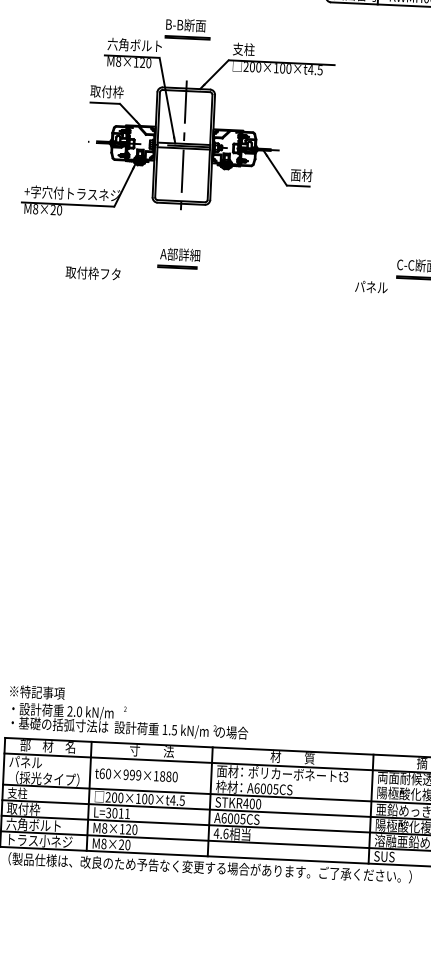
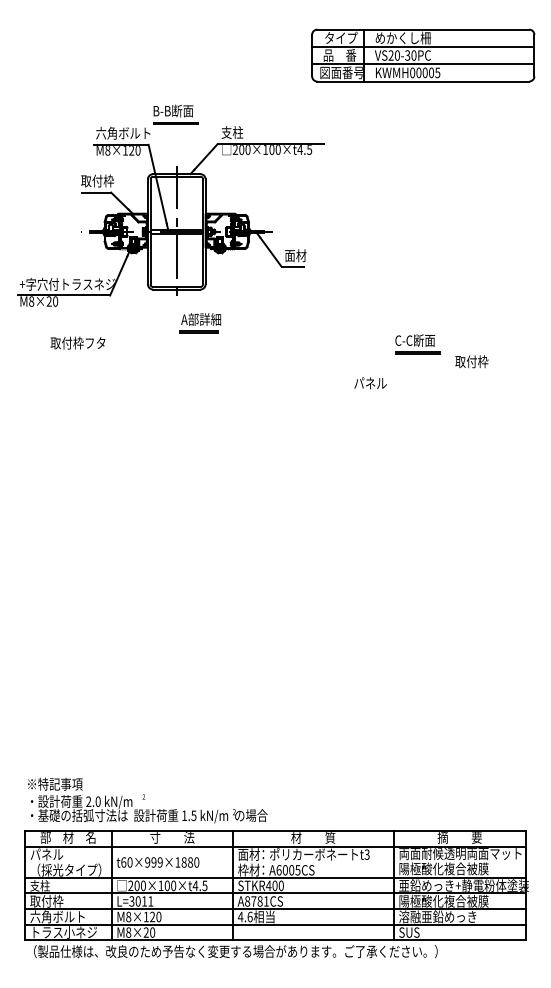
part: (179, 258) -> (200, 323), moved
text: (92, 272) -> (77, 342), moved
text: (371, 287) -> (370, 383), moved
text: (233, 818) -> (256, 901), A6005CS -> A8781CS

